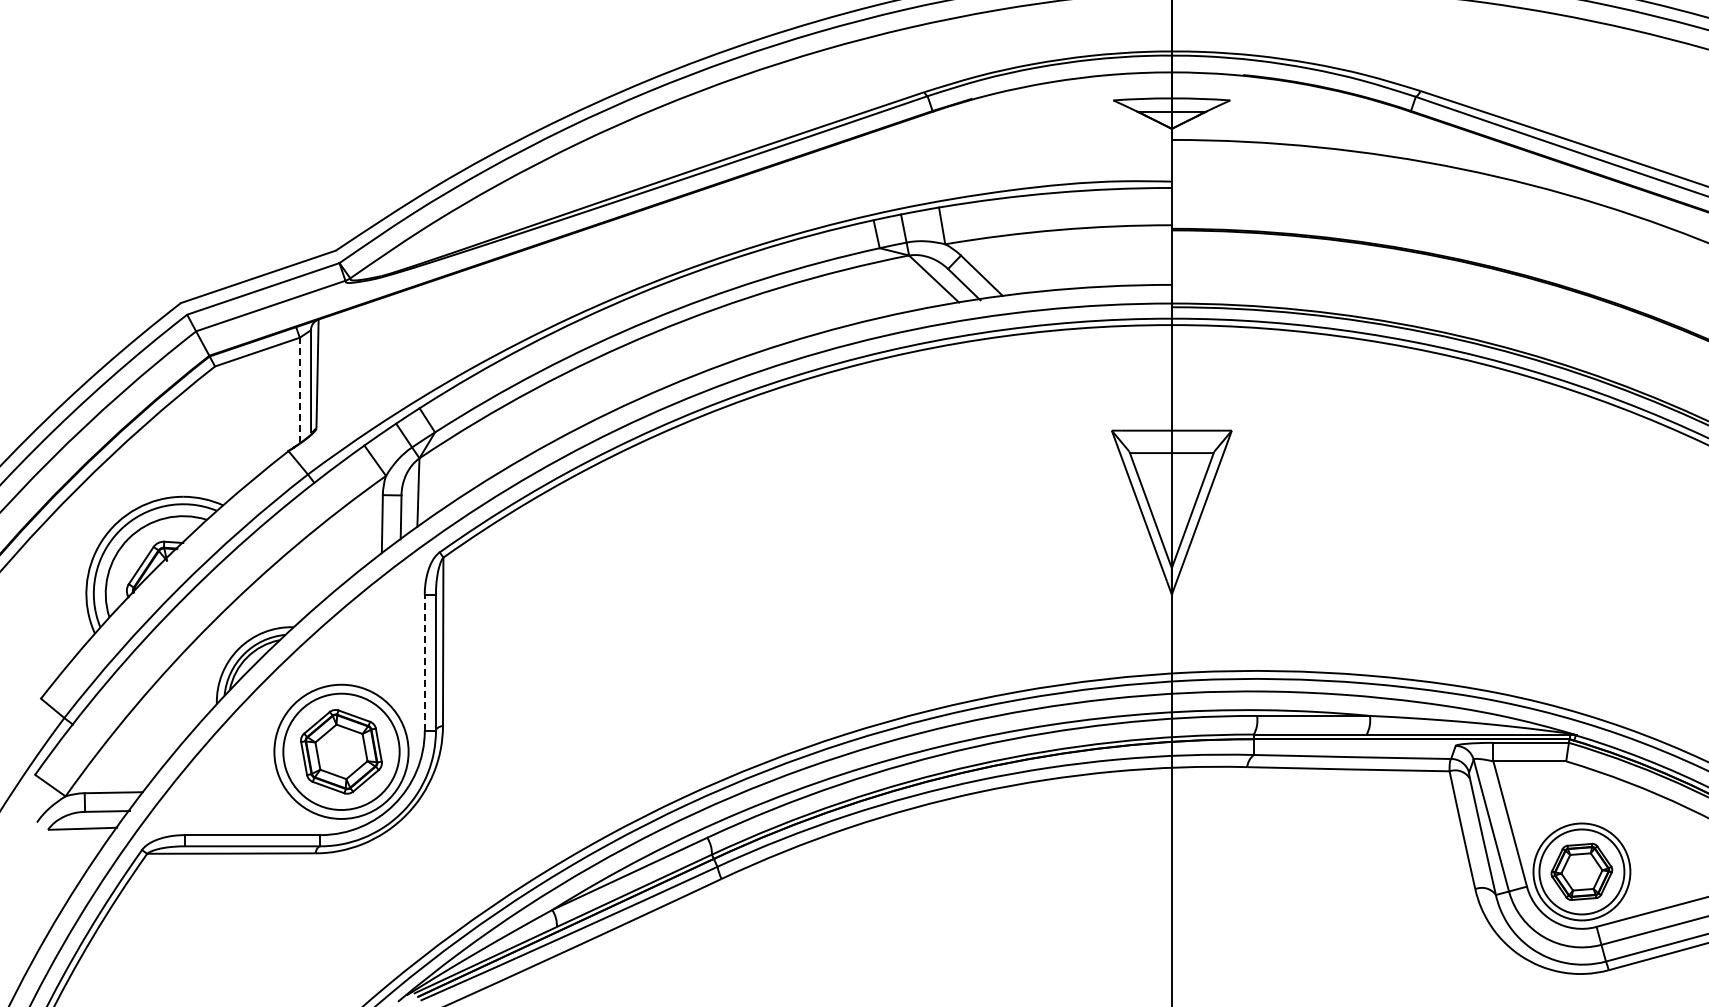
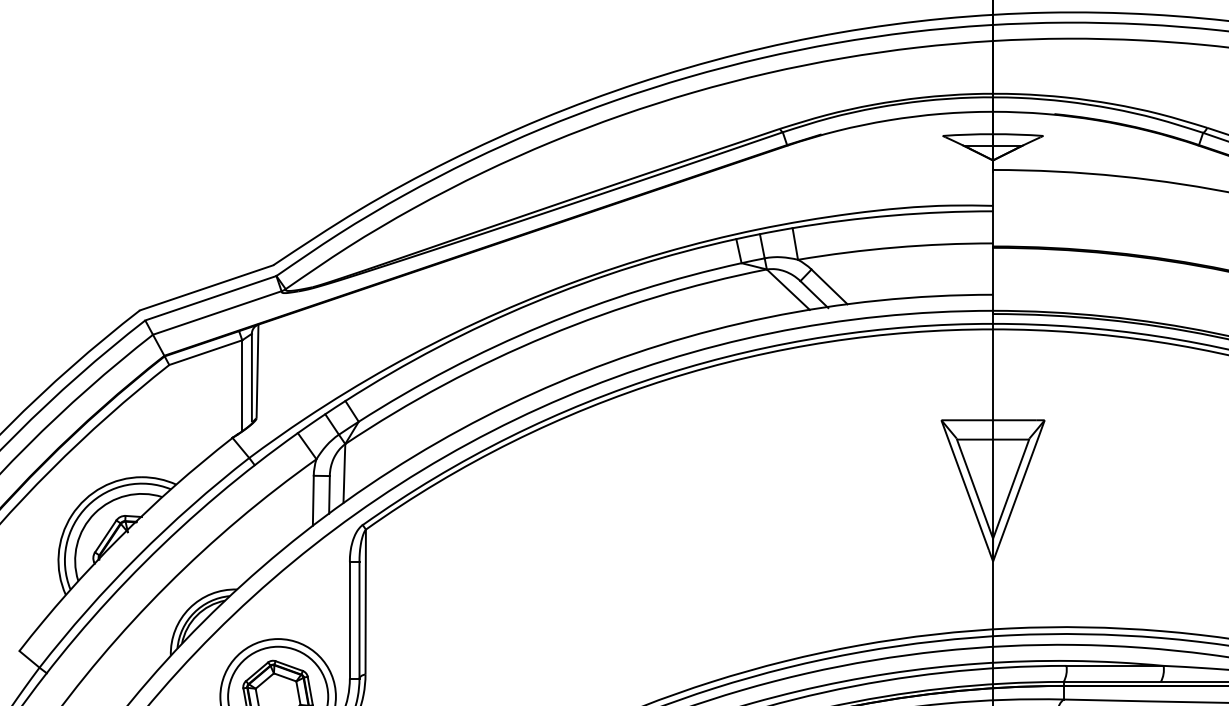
line: (299, 390) -> (241, 385), dashed -> solid
line: (424, 662) -> (349, 619), dashed -> solid

